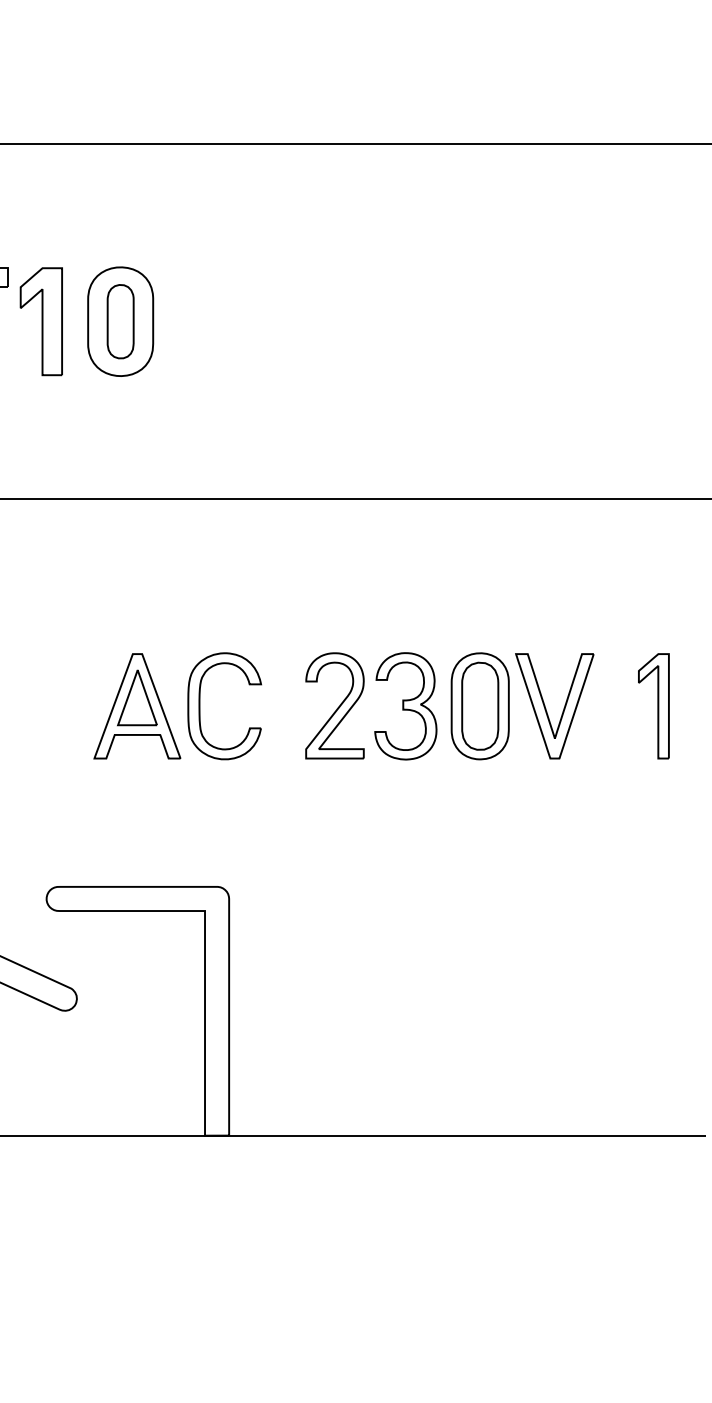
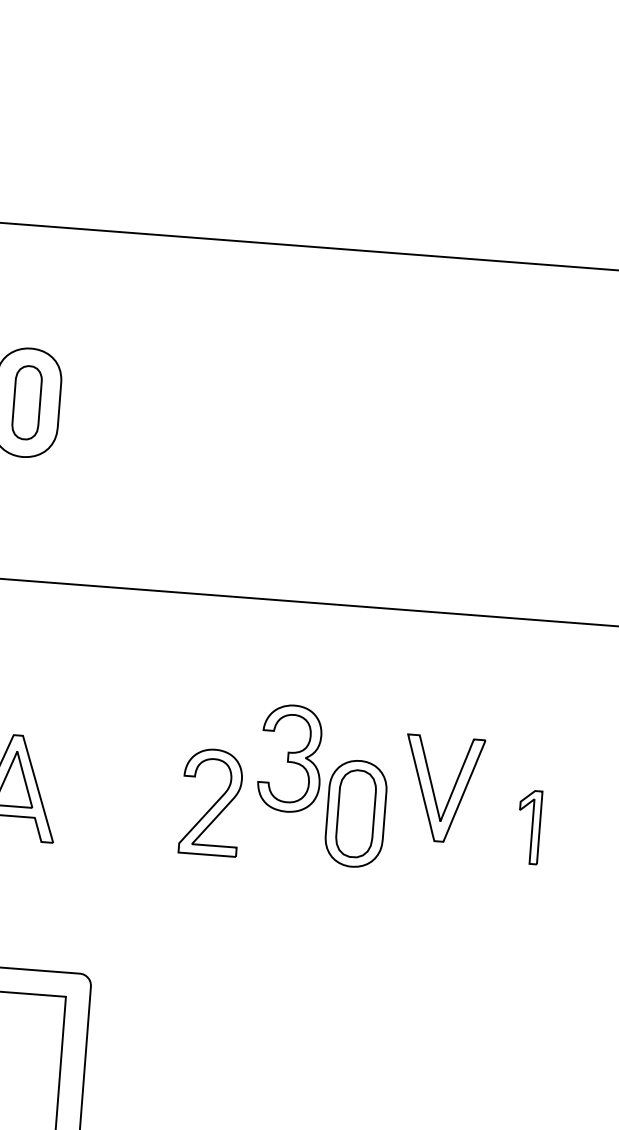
part: (200, 706) -> (77, 792), removed
part: (405, 706) -> (290, 758), moved
part: (653, 706) -> (528, 827), size x0.7
part: (546, 708) -> (434, 790), moved

